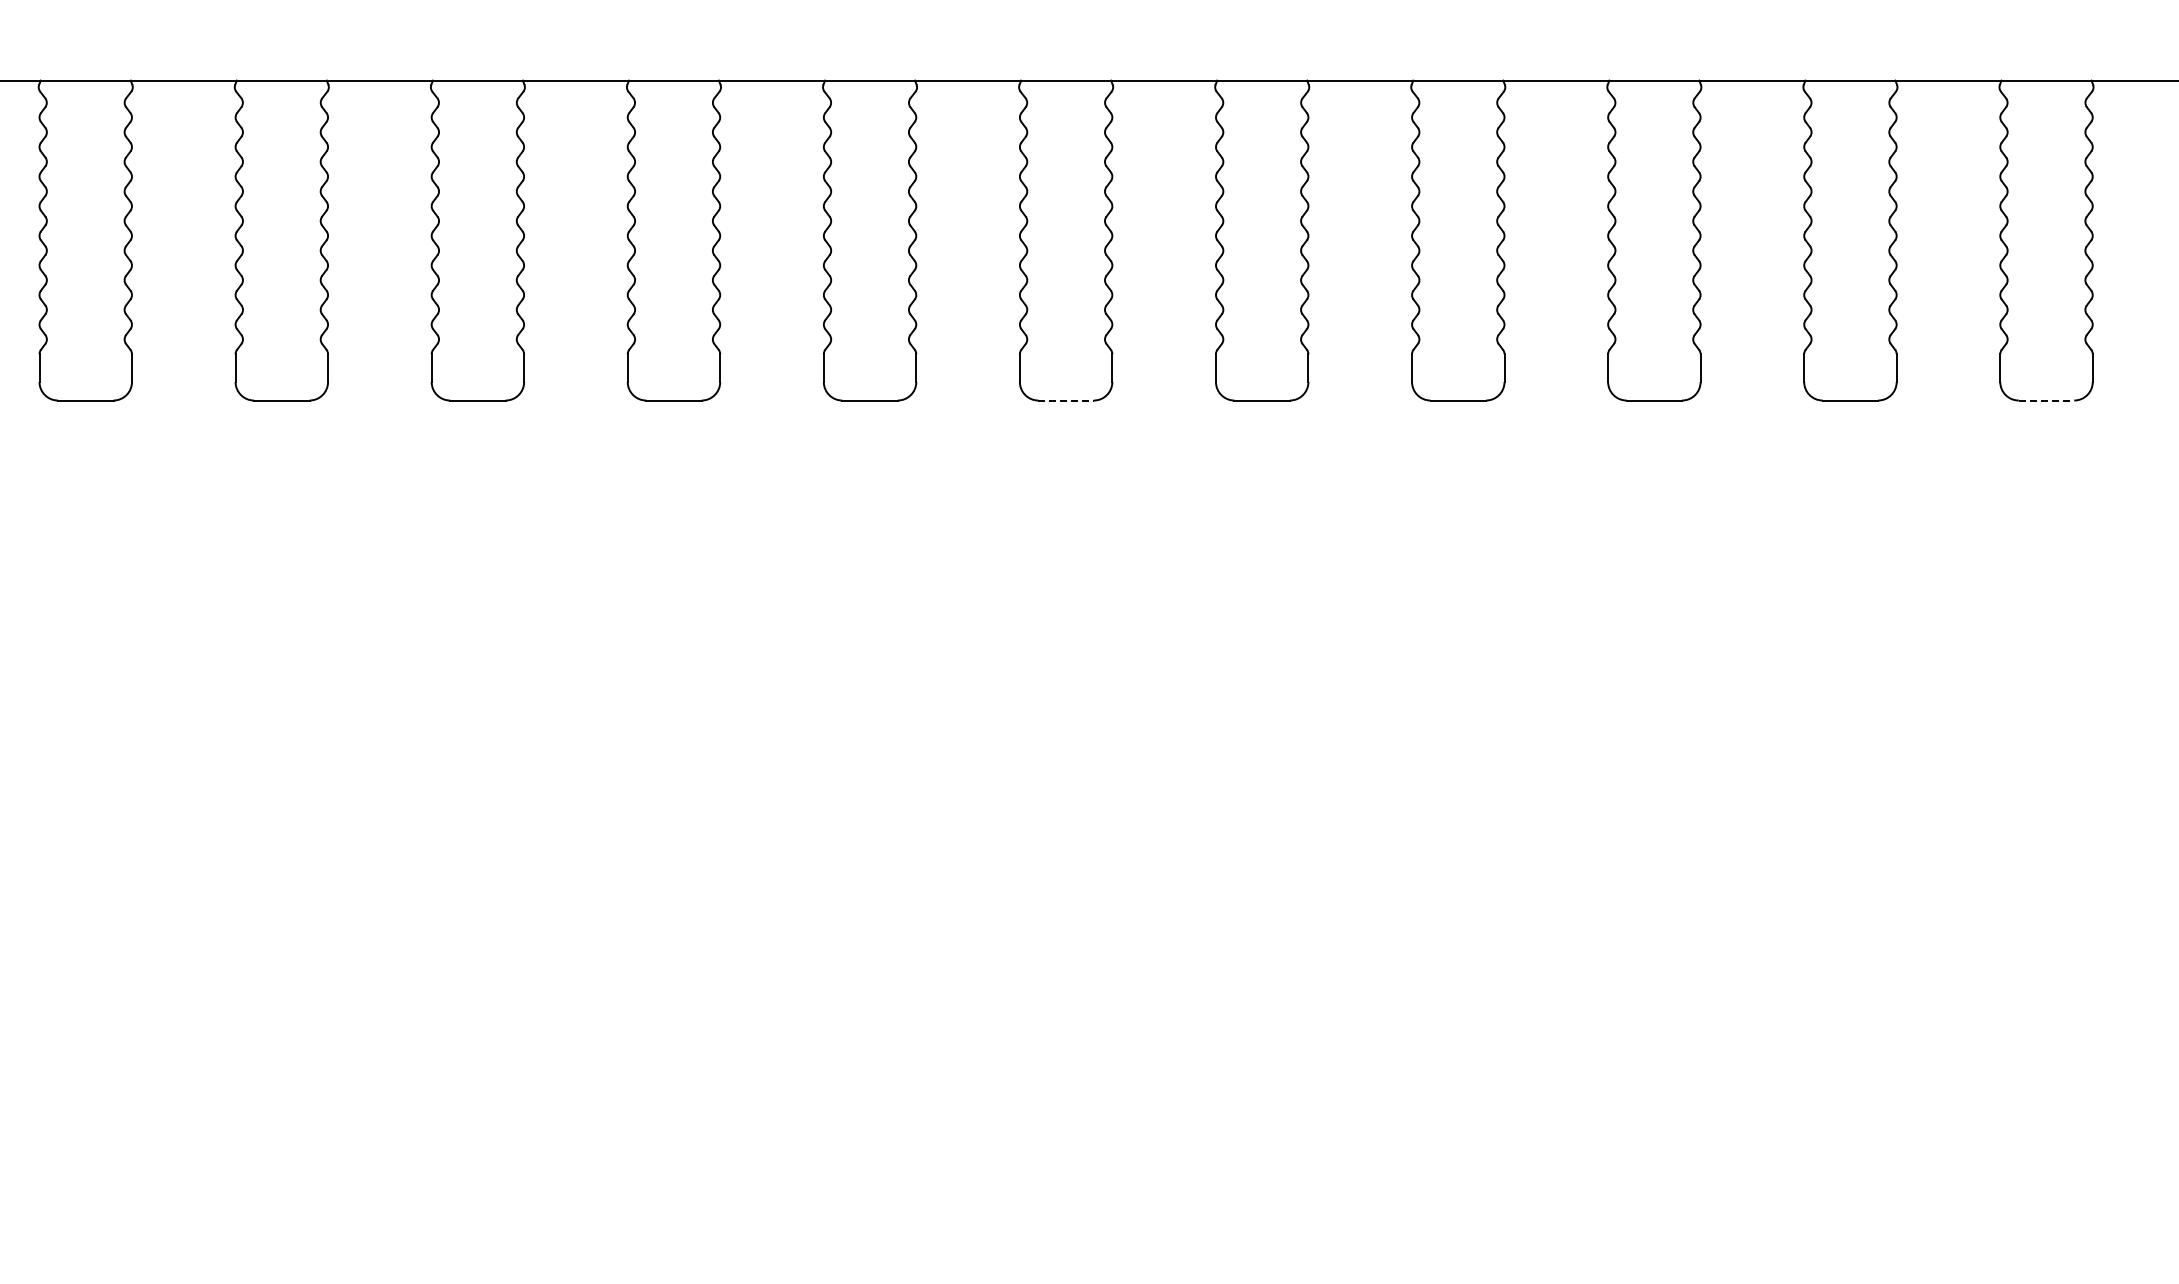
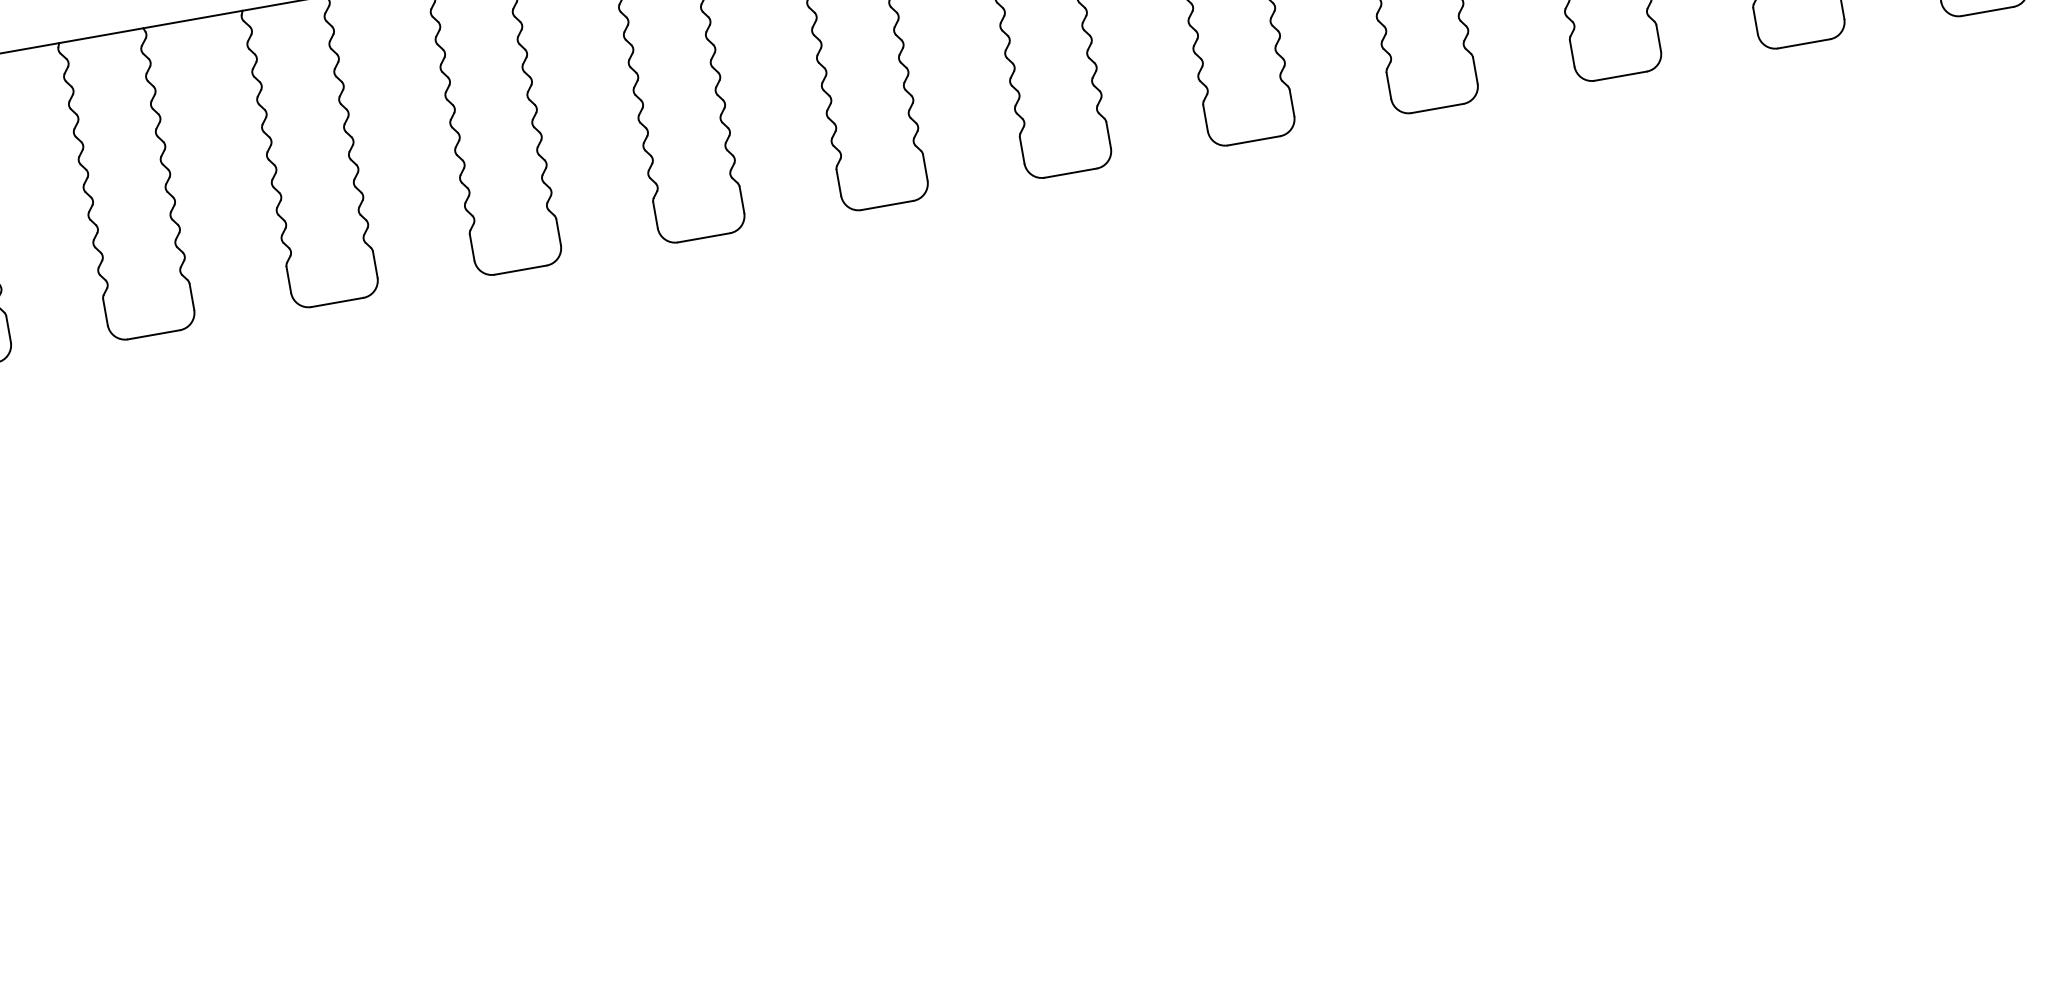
line: (1066, 400) -> (887, 205), dashed -> solid
line: (2046, 400) -> (1804, 43), dashed -> solid

